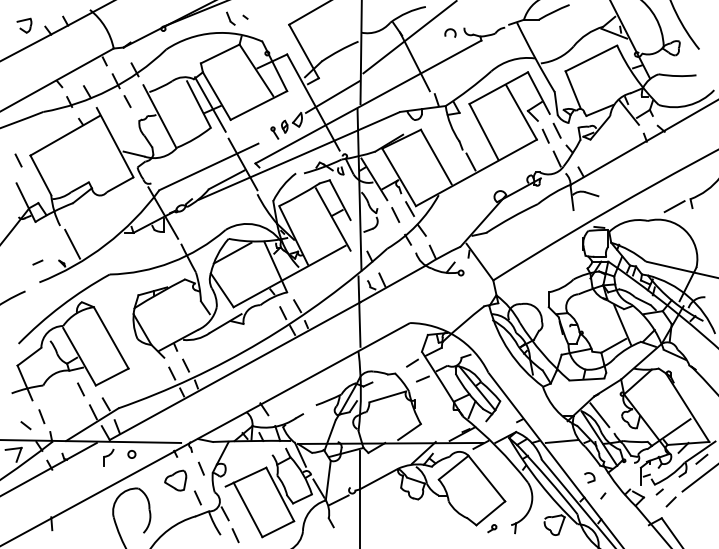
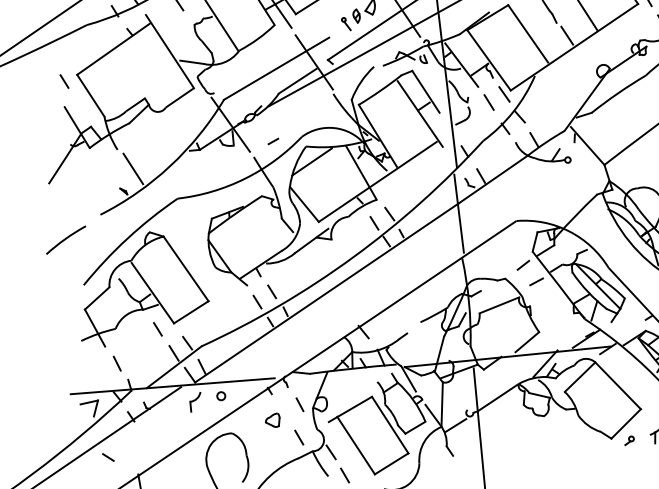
line: (37, 262) -> (272, 141), moved
line: (25, 425) -> (107, 457), moved
part: (175, 480) -> (272, 420), size x0.6

